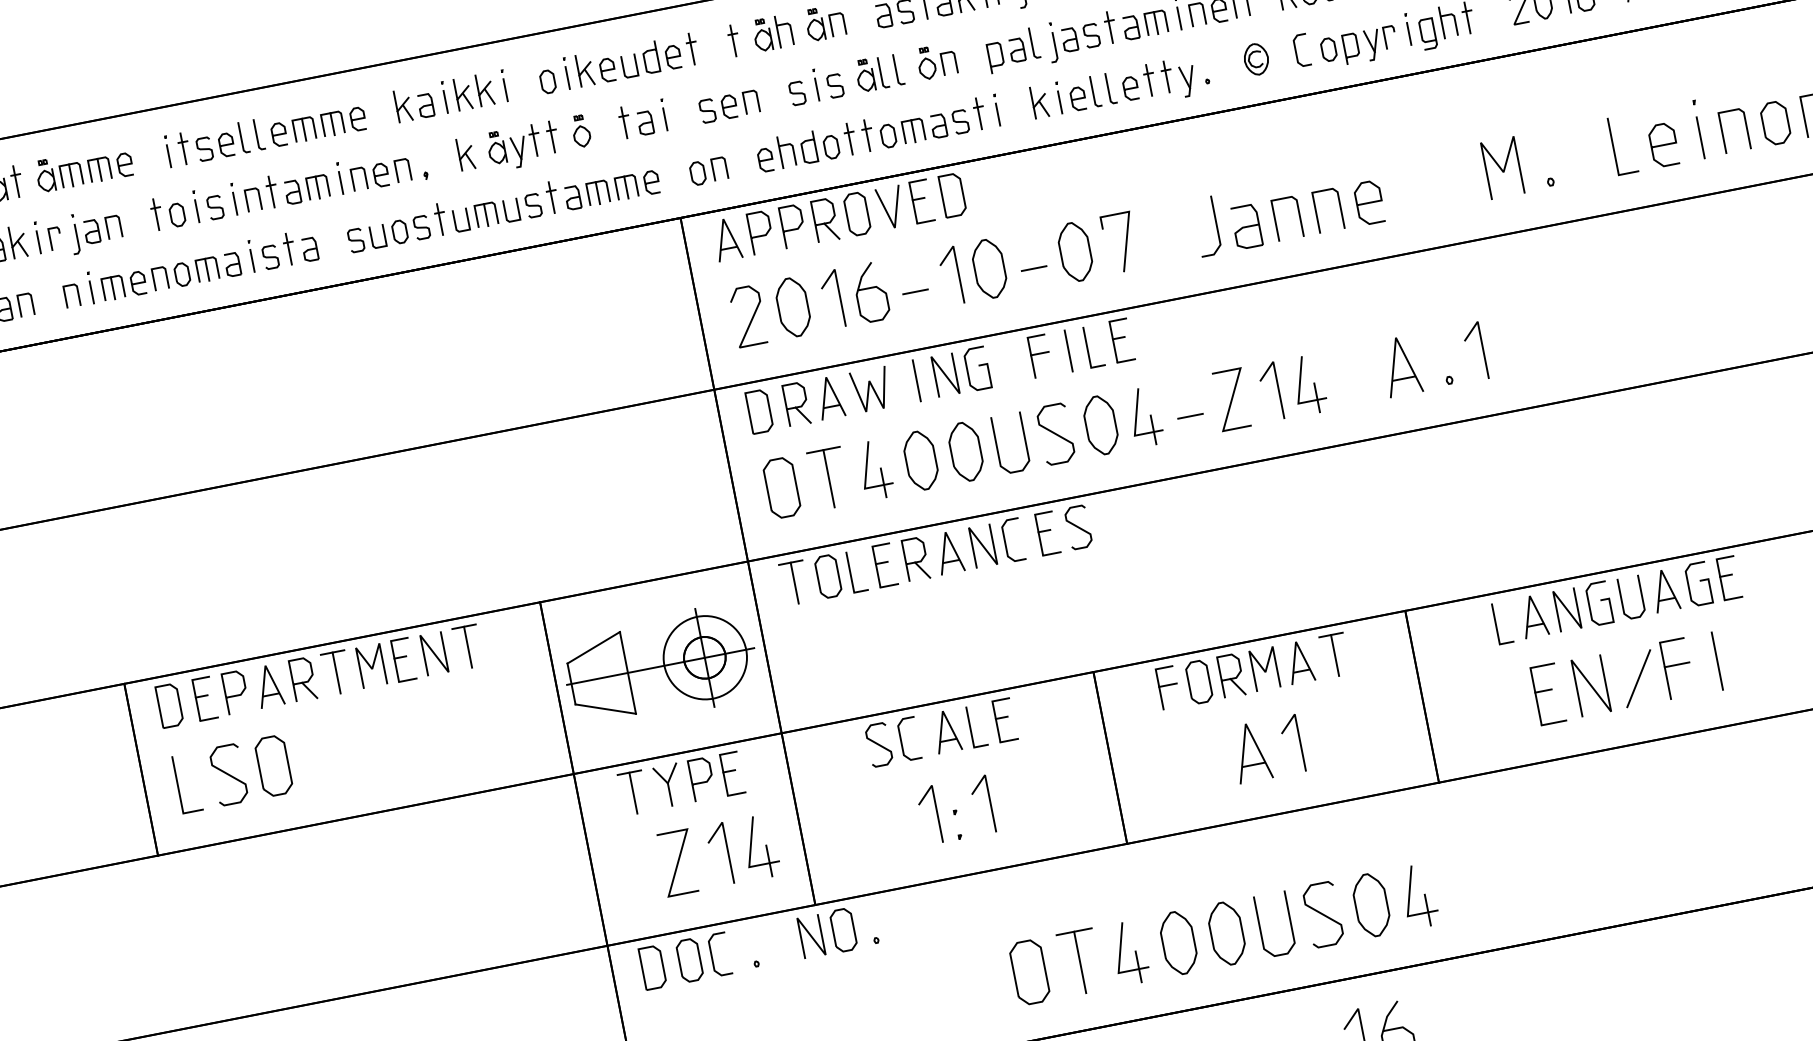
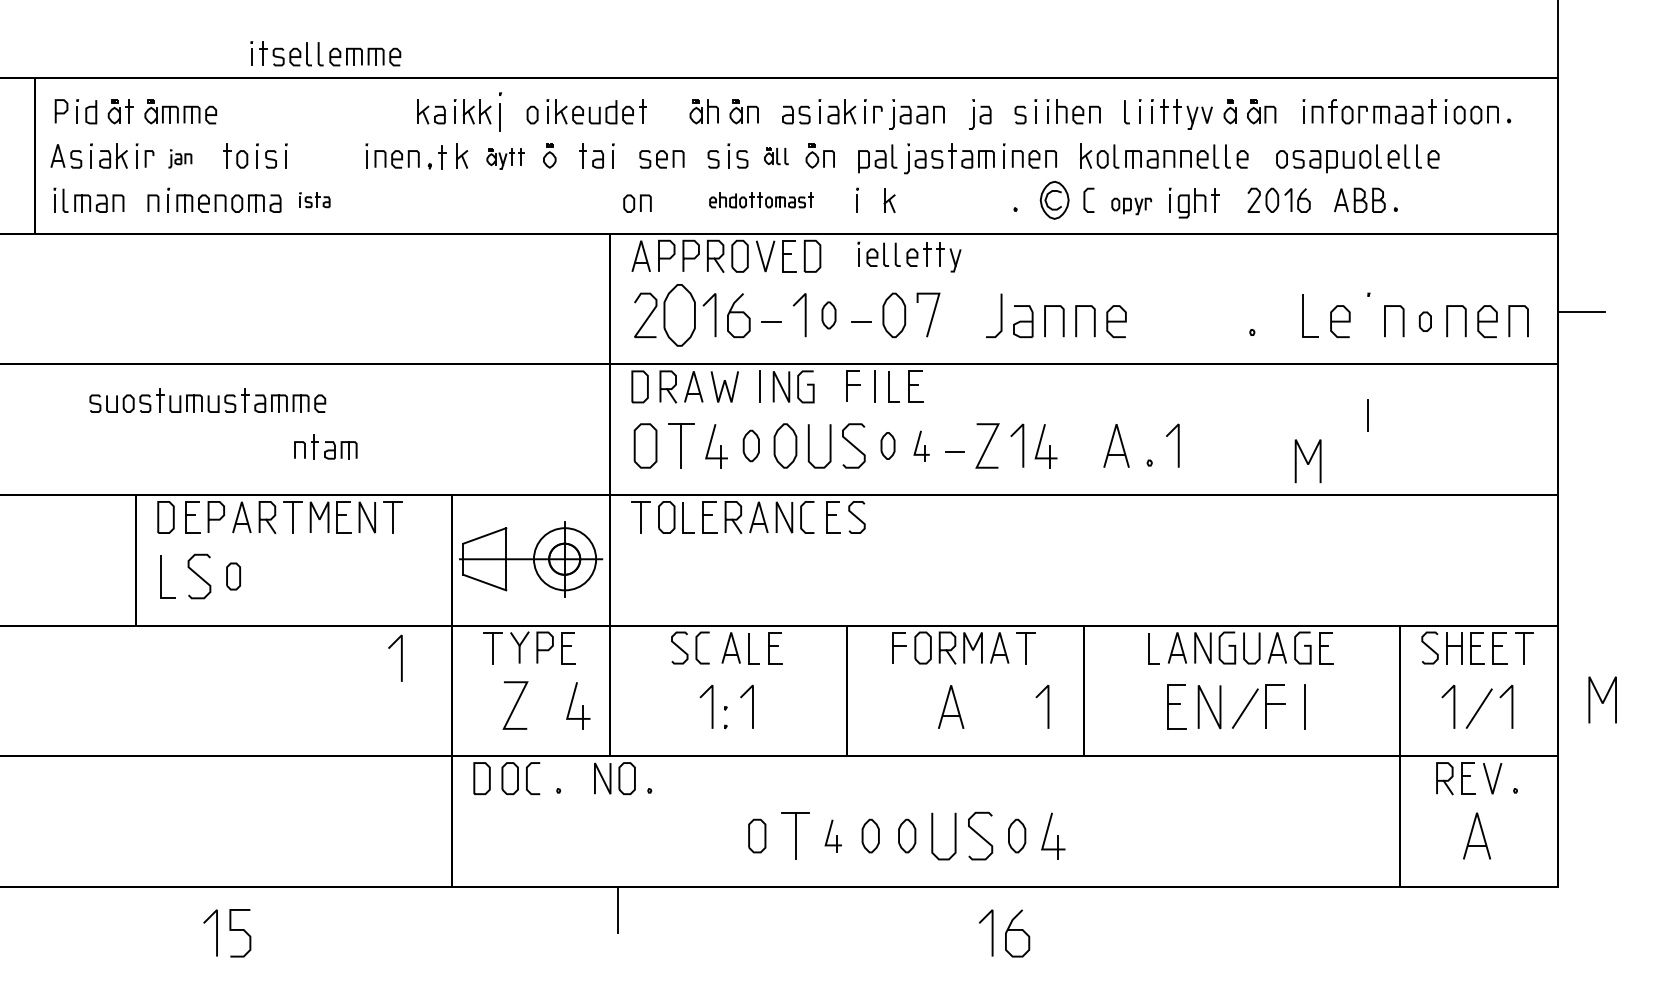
part: (733, 40) -> (442, 157), moved
part: (1359, 47) -> (1131, 206), size x0.7
part: (1255, 59) -> (1053, 200), size x1.6
part: (879, 72) -> (776, 155), size x0.7
part: (504, 85) -> (500, 111), size x1.6
part: (1126, 87) -> (909, 256), moved
part: (1775, 122) -> (1425, 321), size x0.6
part: (265, 132) -> (325, 53), moved
part: (871, 135) -> (761, 200), size x0.6
line: (1699, 137) -> (1367, 415), moved
part: (523, 145) -> (505, 158), size x0.7
line: (1501, 168) -> (1307, 461), moved
part: (285, 188) -> (325, 446), moved
part: (502, 207) -> (207, 400), moved
part: (94, 230) -> (179, 158), size x0.6
part: (282, 249) -> (314, 199), size x0.6
part: (988, 269) -> (828, 315), size x0.6
part: (792, 307) -> (679, 315), size x1.4
part: (1145, 417) -> (921, 446), size x0.7
part: (1100, 424) -> (887, 445), size x0.6
part: (921, 459) -> (751, 445), size x0.7
line: (1299, 742) -> (1047, 706), moved
part: (273, 765) -> (233, 576), size x0.6
line: (727, 851) -> (401, 657), moved
part: (1370, 904) -> (1016, 835), size x0.7
part: (1225, 932) -> (906, 835), size x0.7
part: (1178, 942) -> (870, 835), size x0.7
part: (1129, 951) -> (833, 835), size x0.7
part: (1028, 971) -> (756, 835), size x0.7

